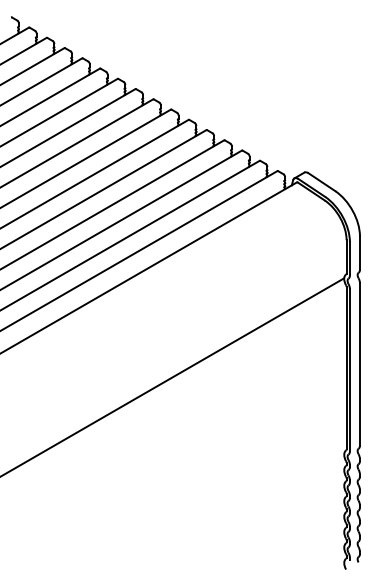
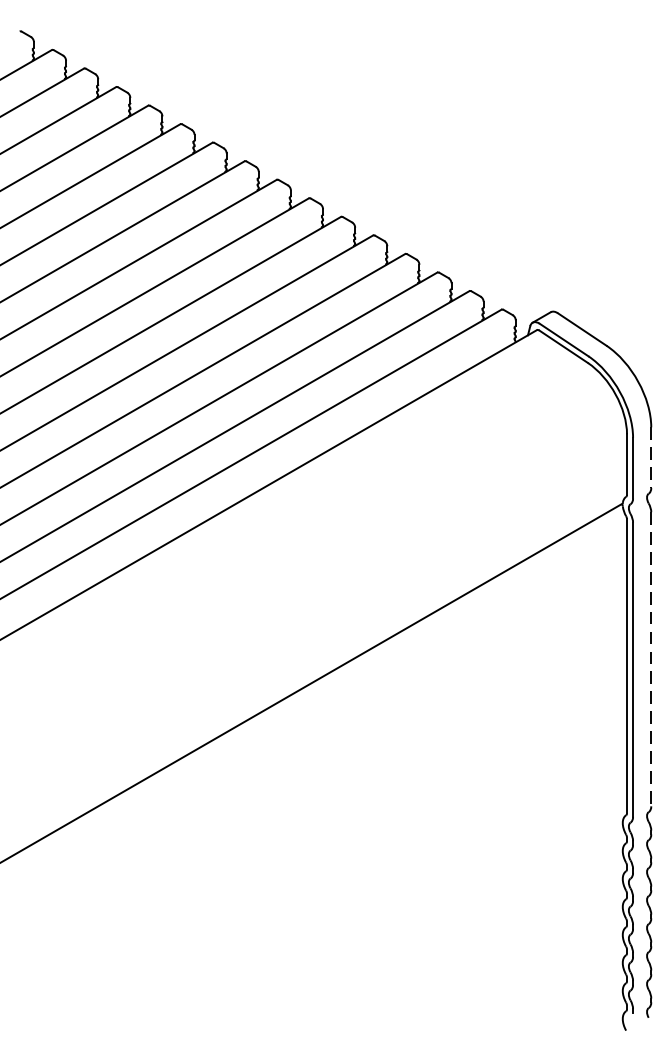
line: (359, 252) -> (650, 456), solid -> dashed
line: (359, 364) -> (650, 659), solid -> dashed

